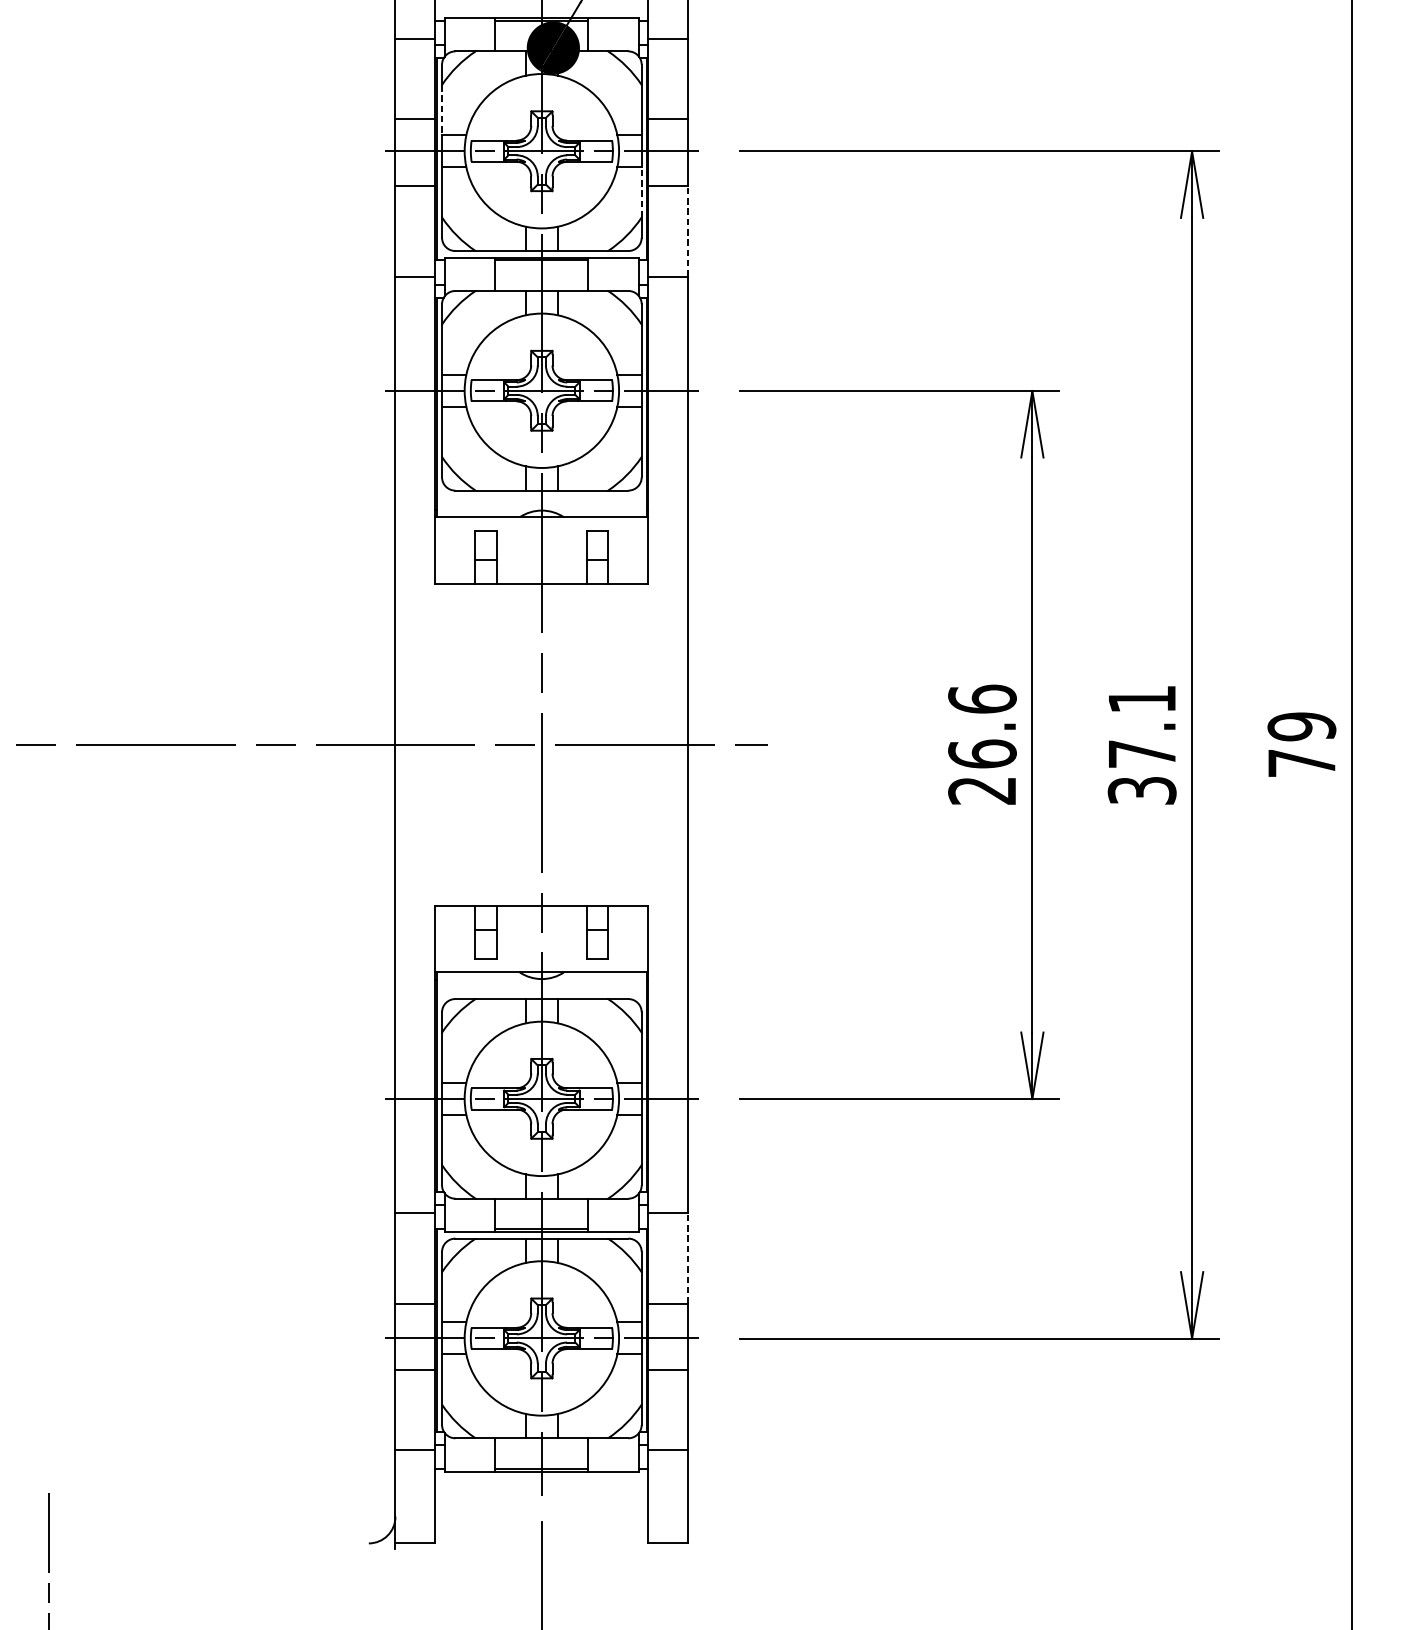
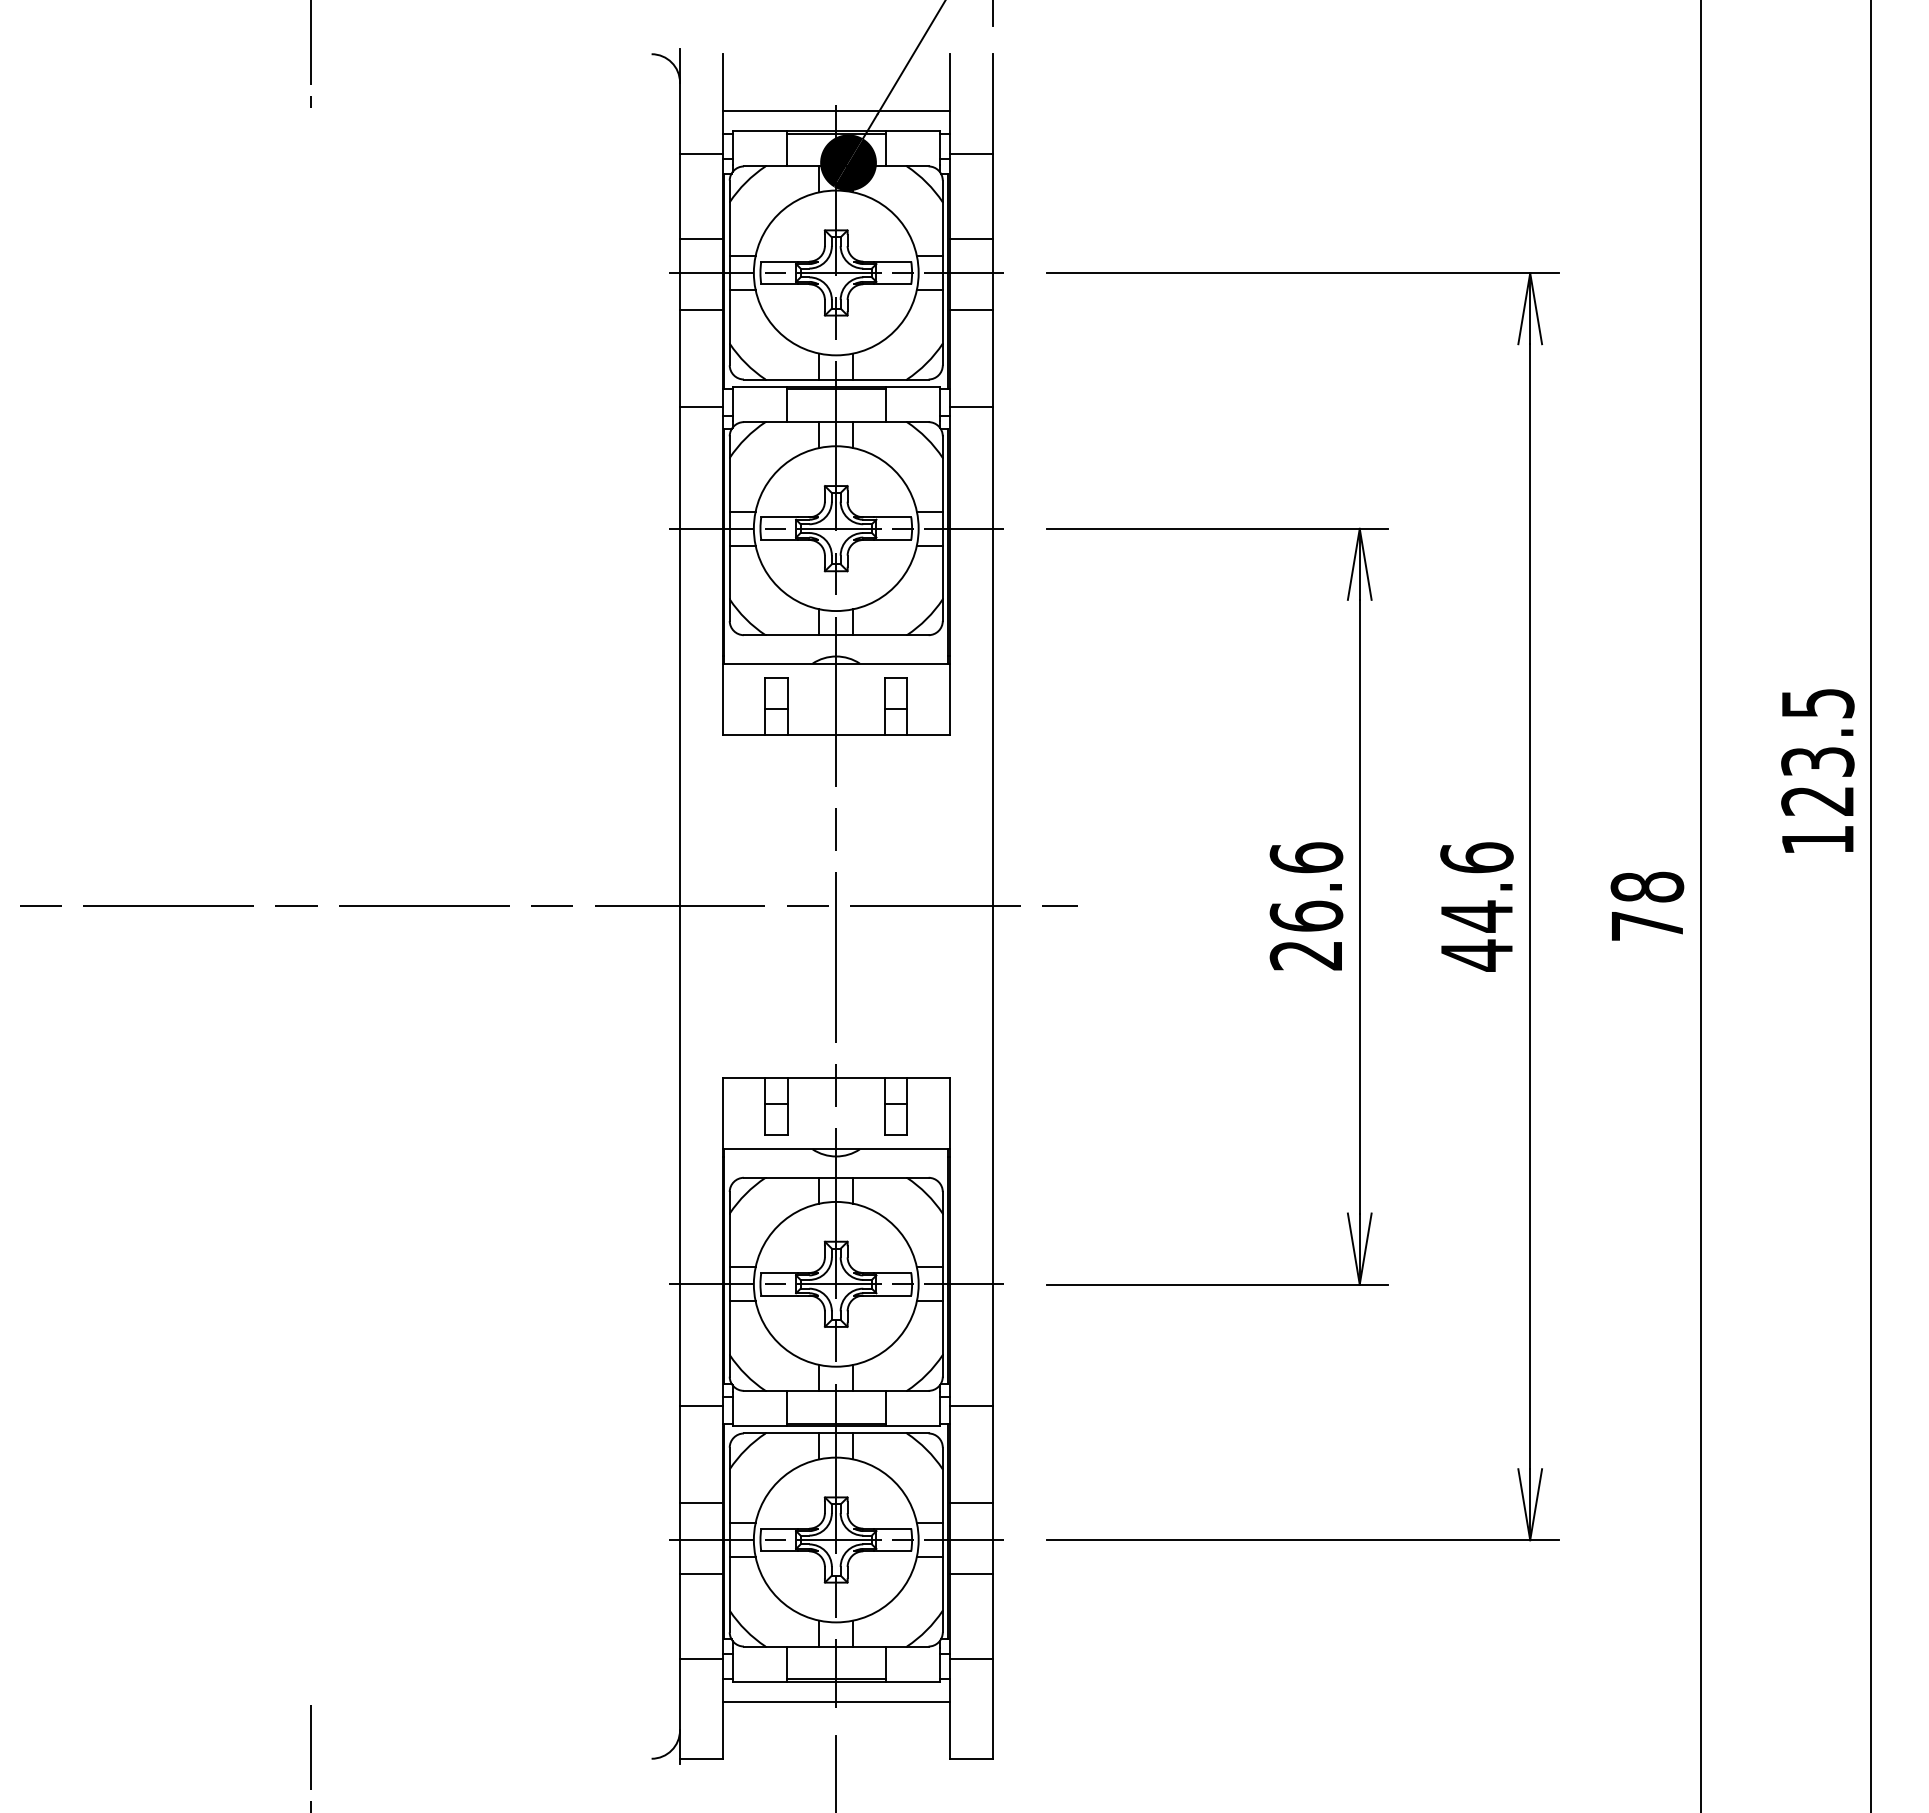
line: (441, 110) -> (729, 229), dashed -> solid
line: (641, 192) -> (942, 316), dashed -> solid
line: (688, 231) -> (992, 358), dashed -> solid
text: (1301, 726) -> (1647, 886), 79 -> 78
text: (1141, 744) -> (1476, 906), 37.1 -> 44.6
line: (688, 1257) -> (992, 1453), dashed -> solid
line: (541, 1489) -> (835, 1701), added

